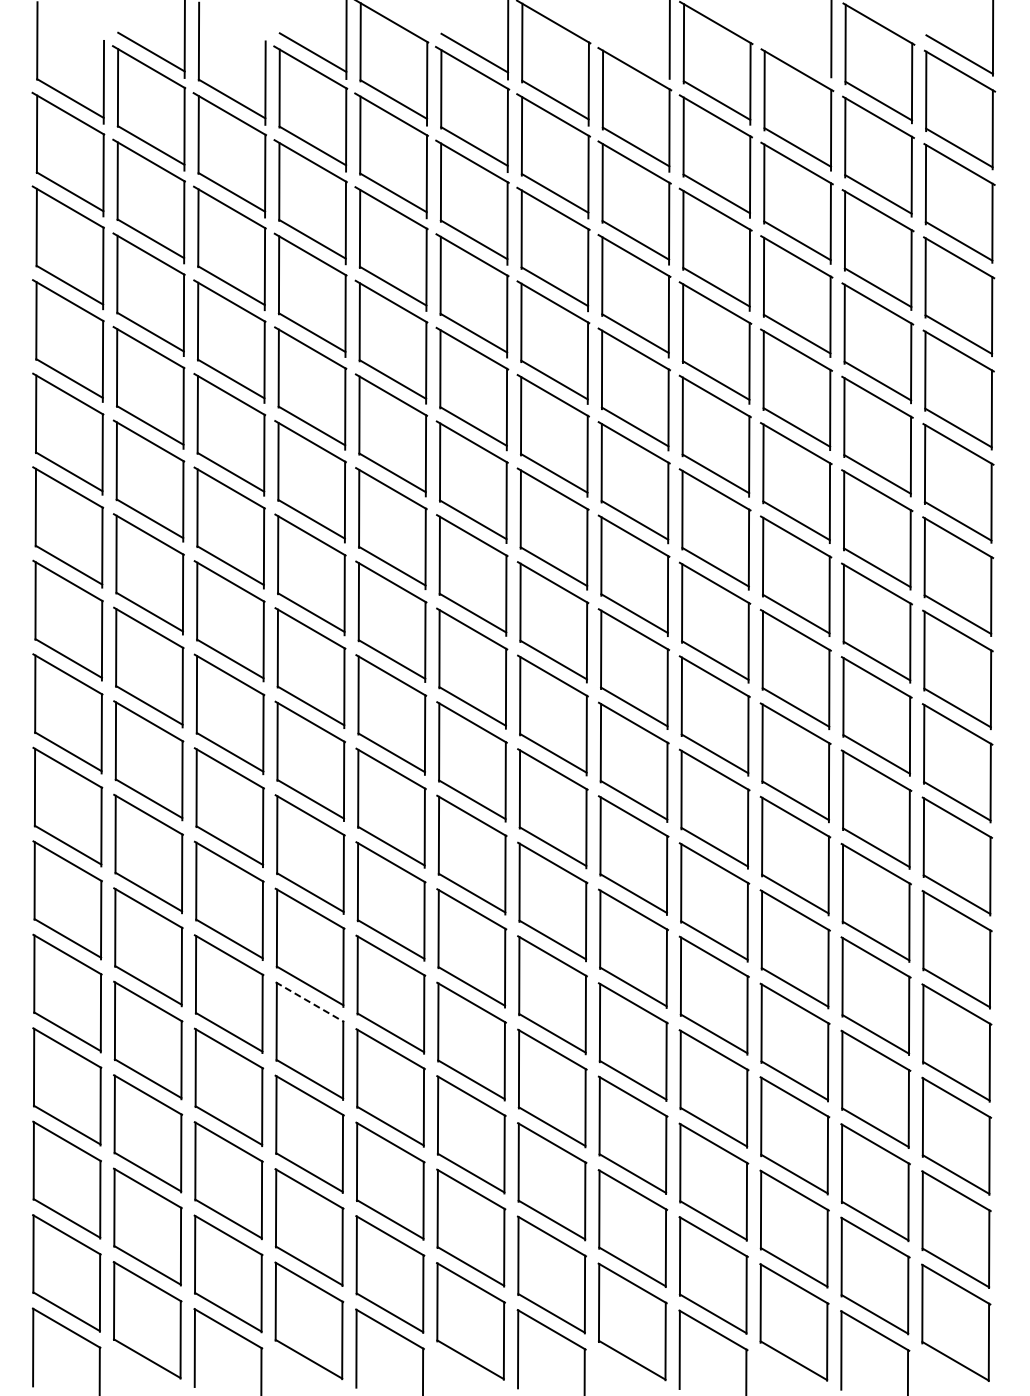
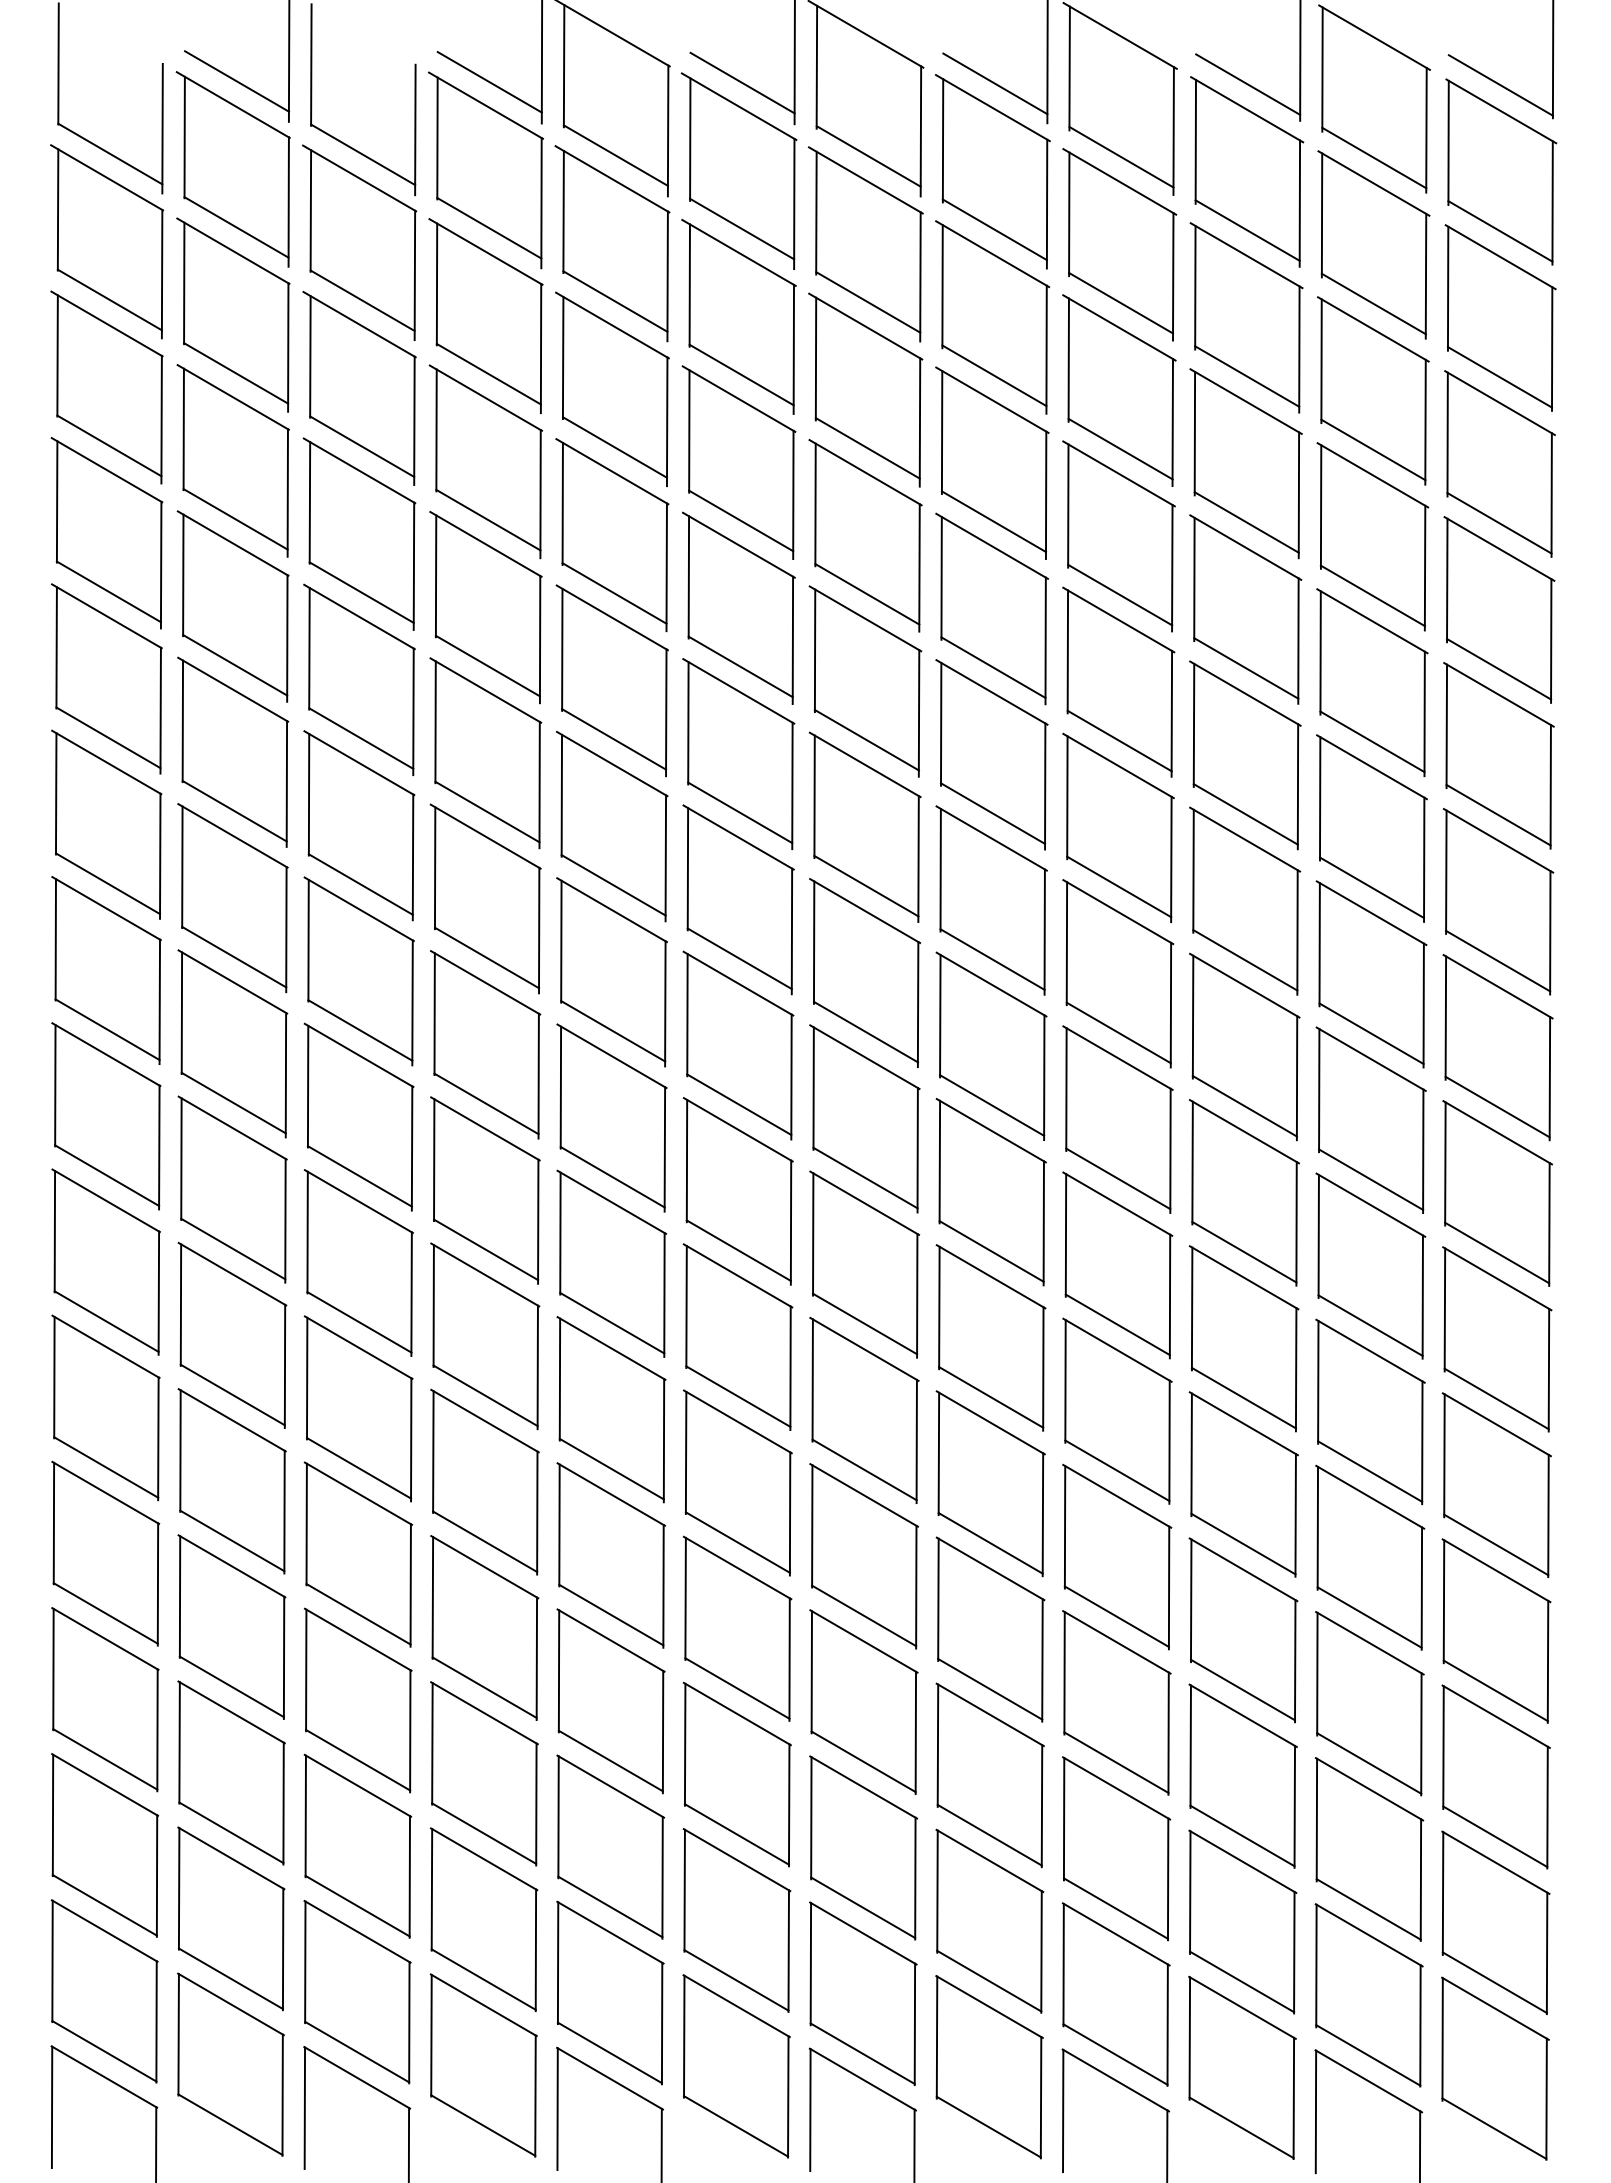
line: (636, 53) -> (995, 83), added
line: (797, 53) -> (1247, 83), added
line: (309, 1002) -> (484, 1567), dashed -> solid

